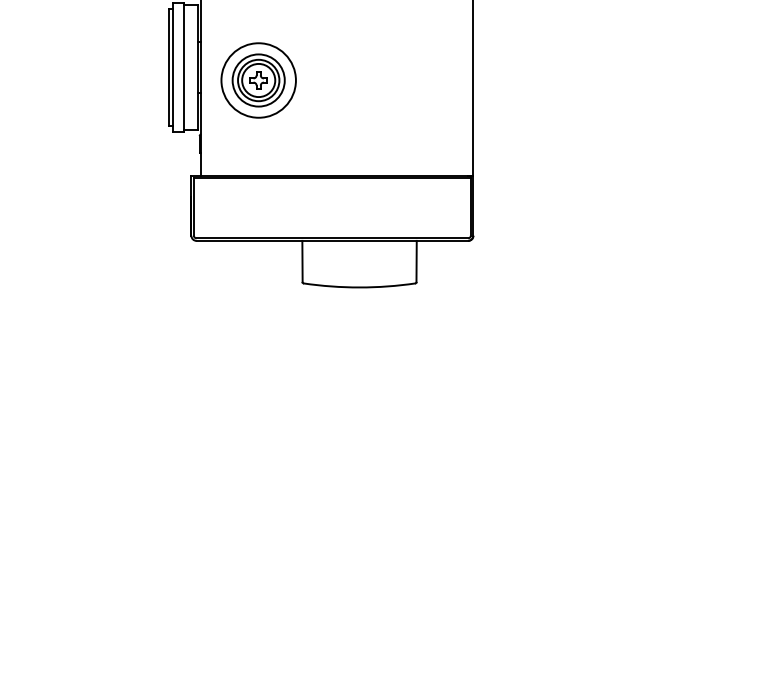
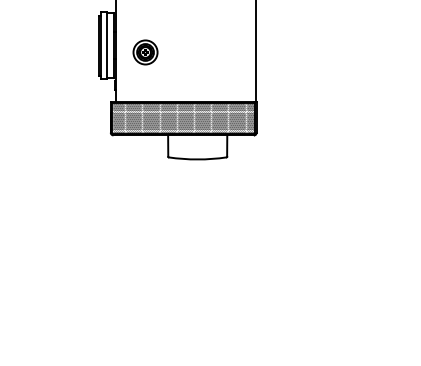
part: (258, 80) -> (145, 52), size x0.62
hatch: (332, 208) -> (183, 118), added

